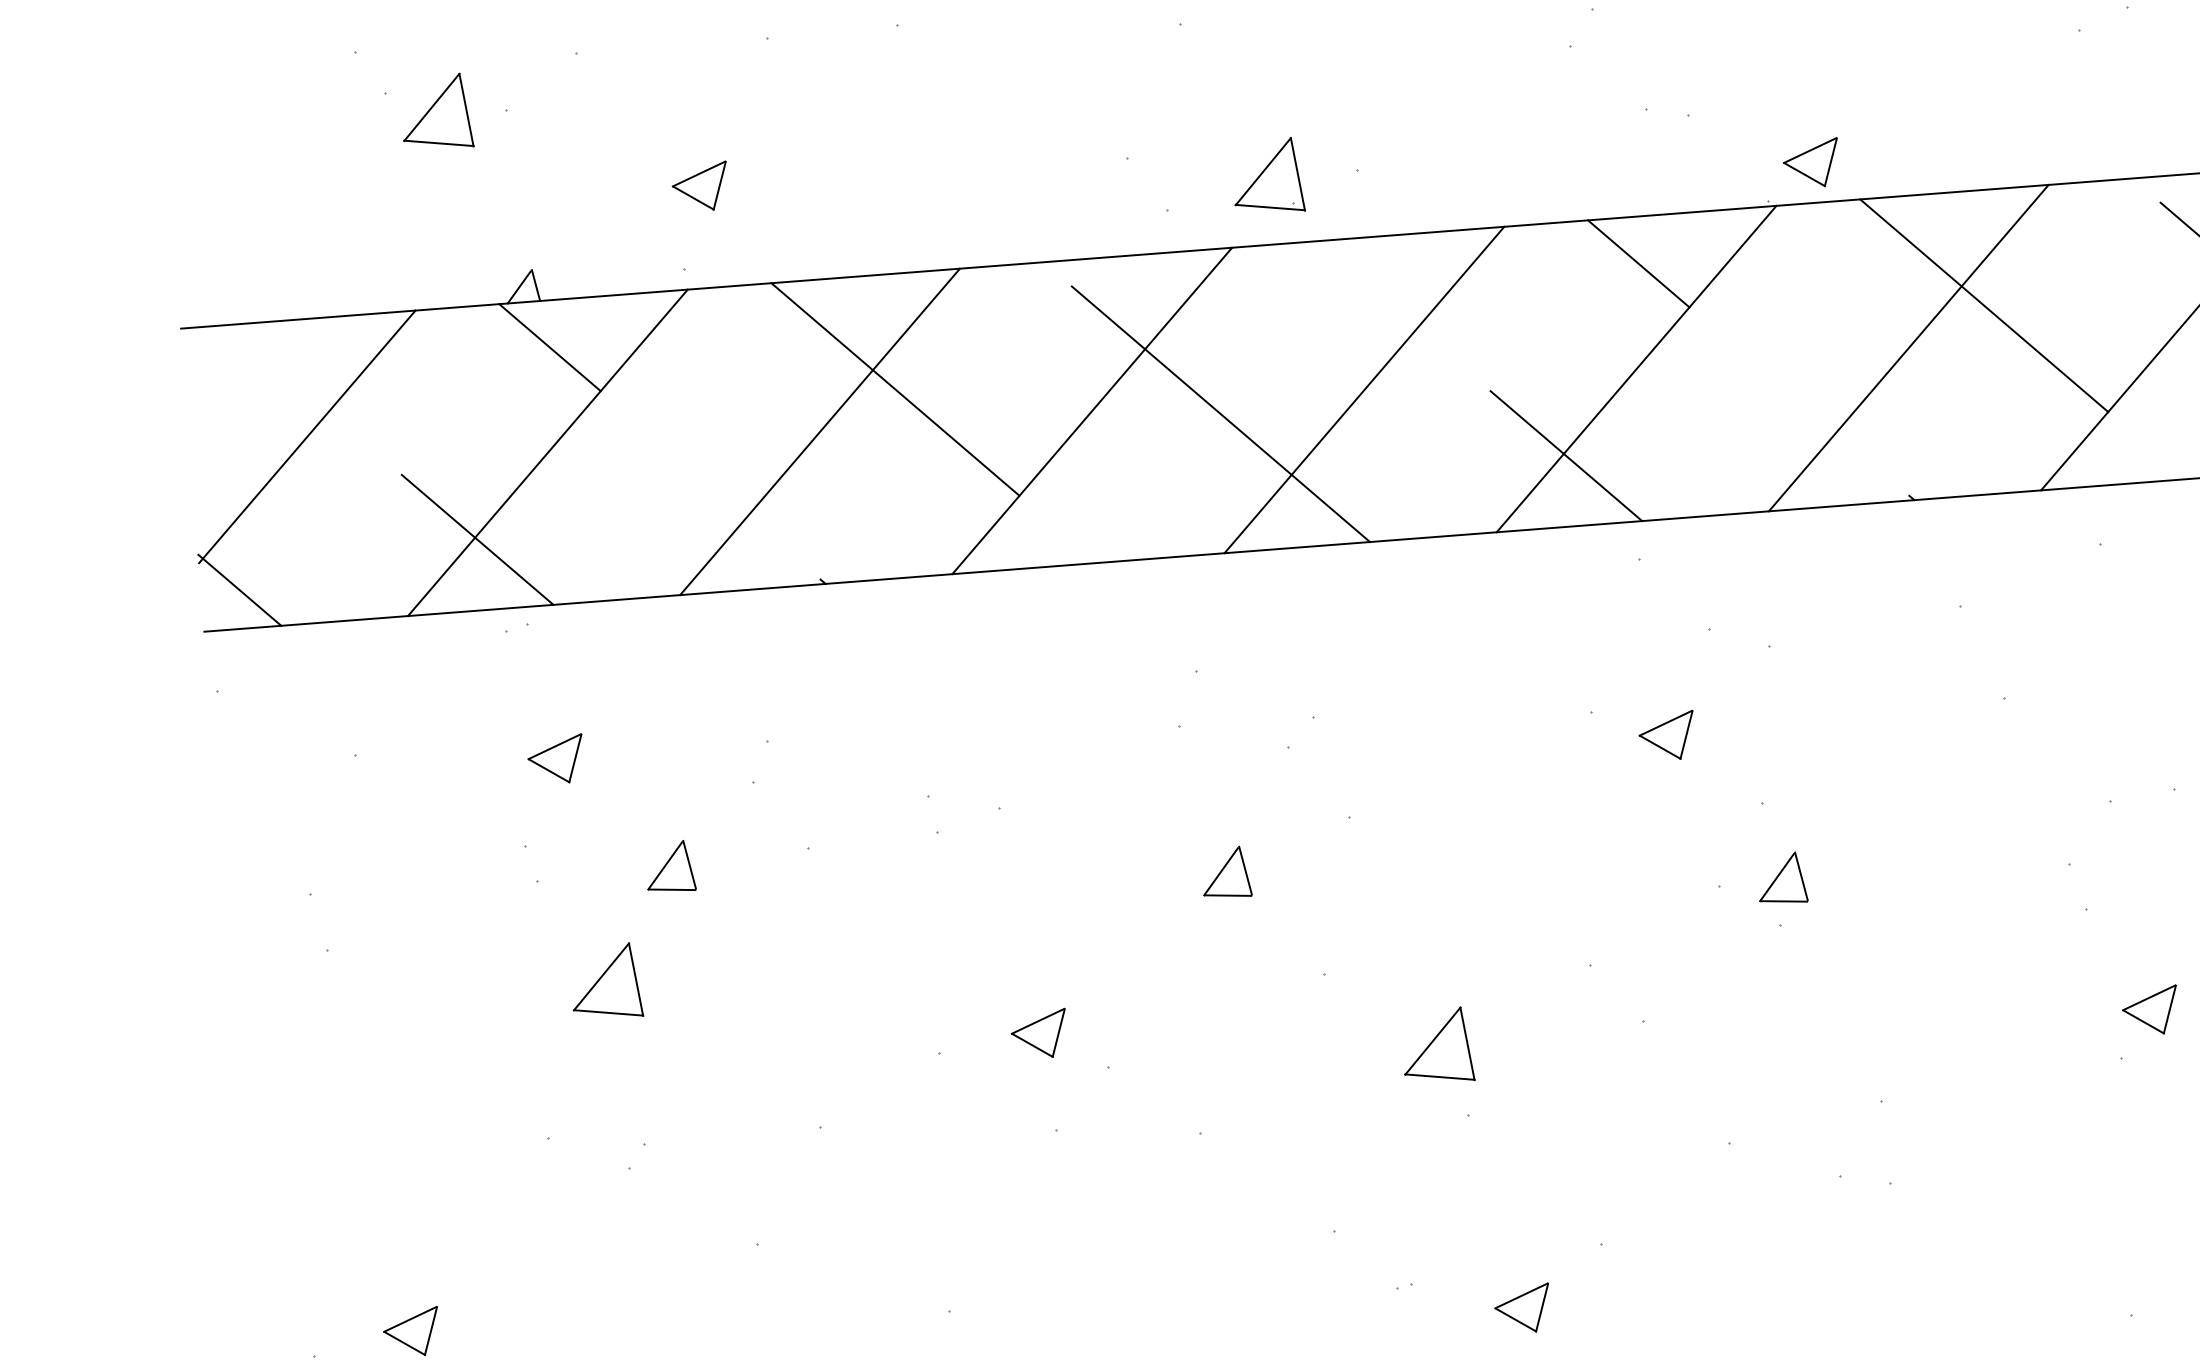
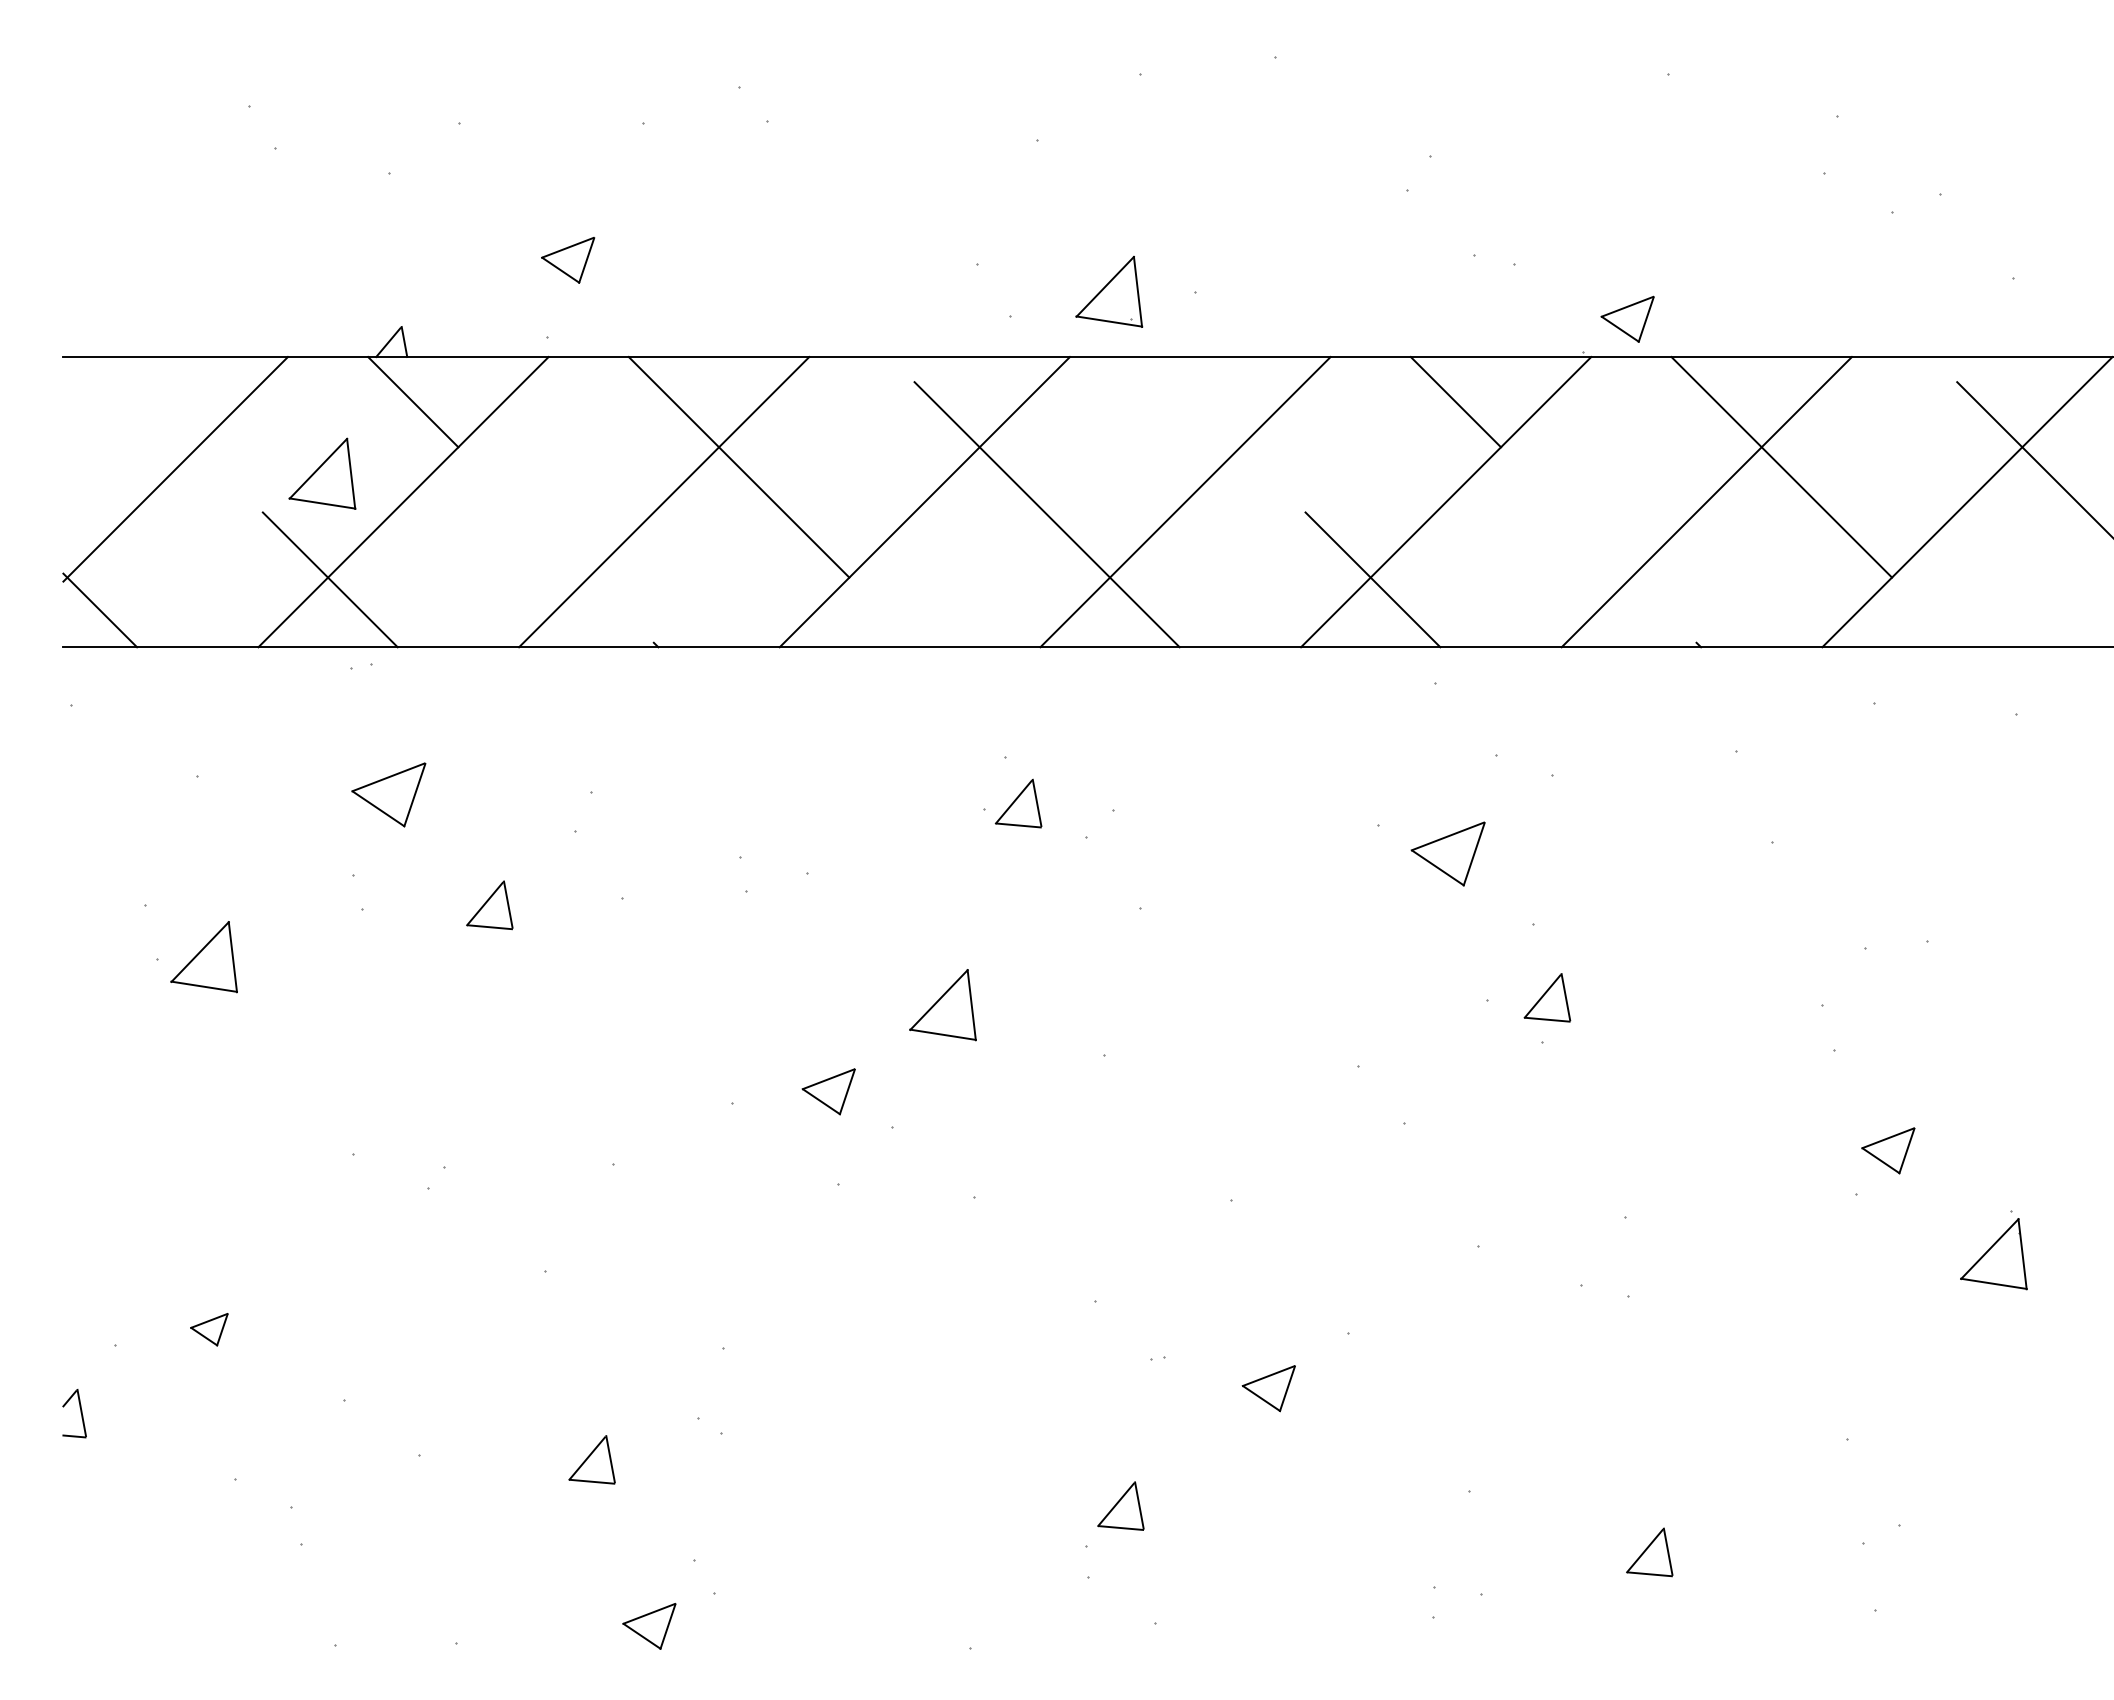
part: (436, 112) -> (322, 473), moved
part: (1667, 735) -> (1448, 853), size x1.4
part: (555, 759) -> (388, 794), size x1.4
part: (1226, 872) -> (1018, 803), moved
part: (605, 982) -> (203, 957), moved
part: (1436, 1046) -> (942, 1005), moved
part: (411, 1332) -> (209, 1329), size x0.7

